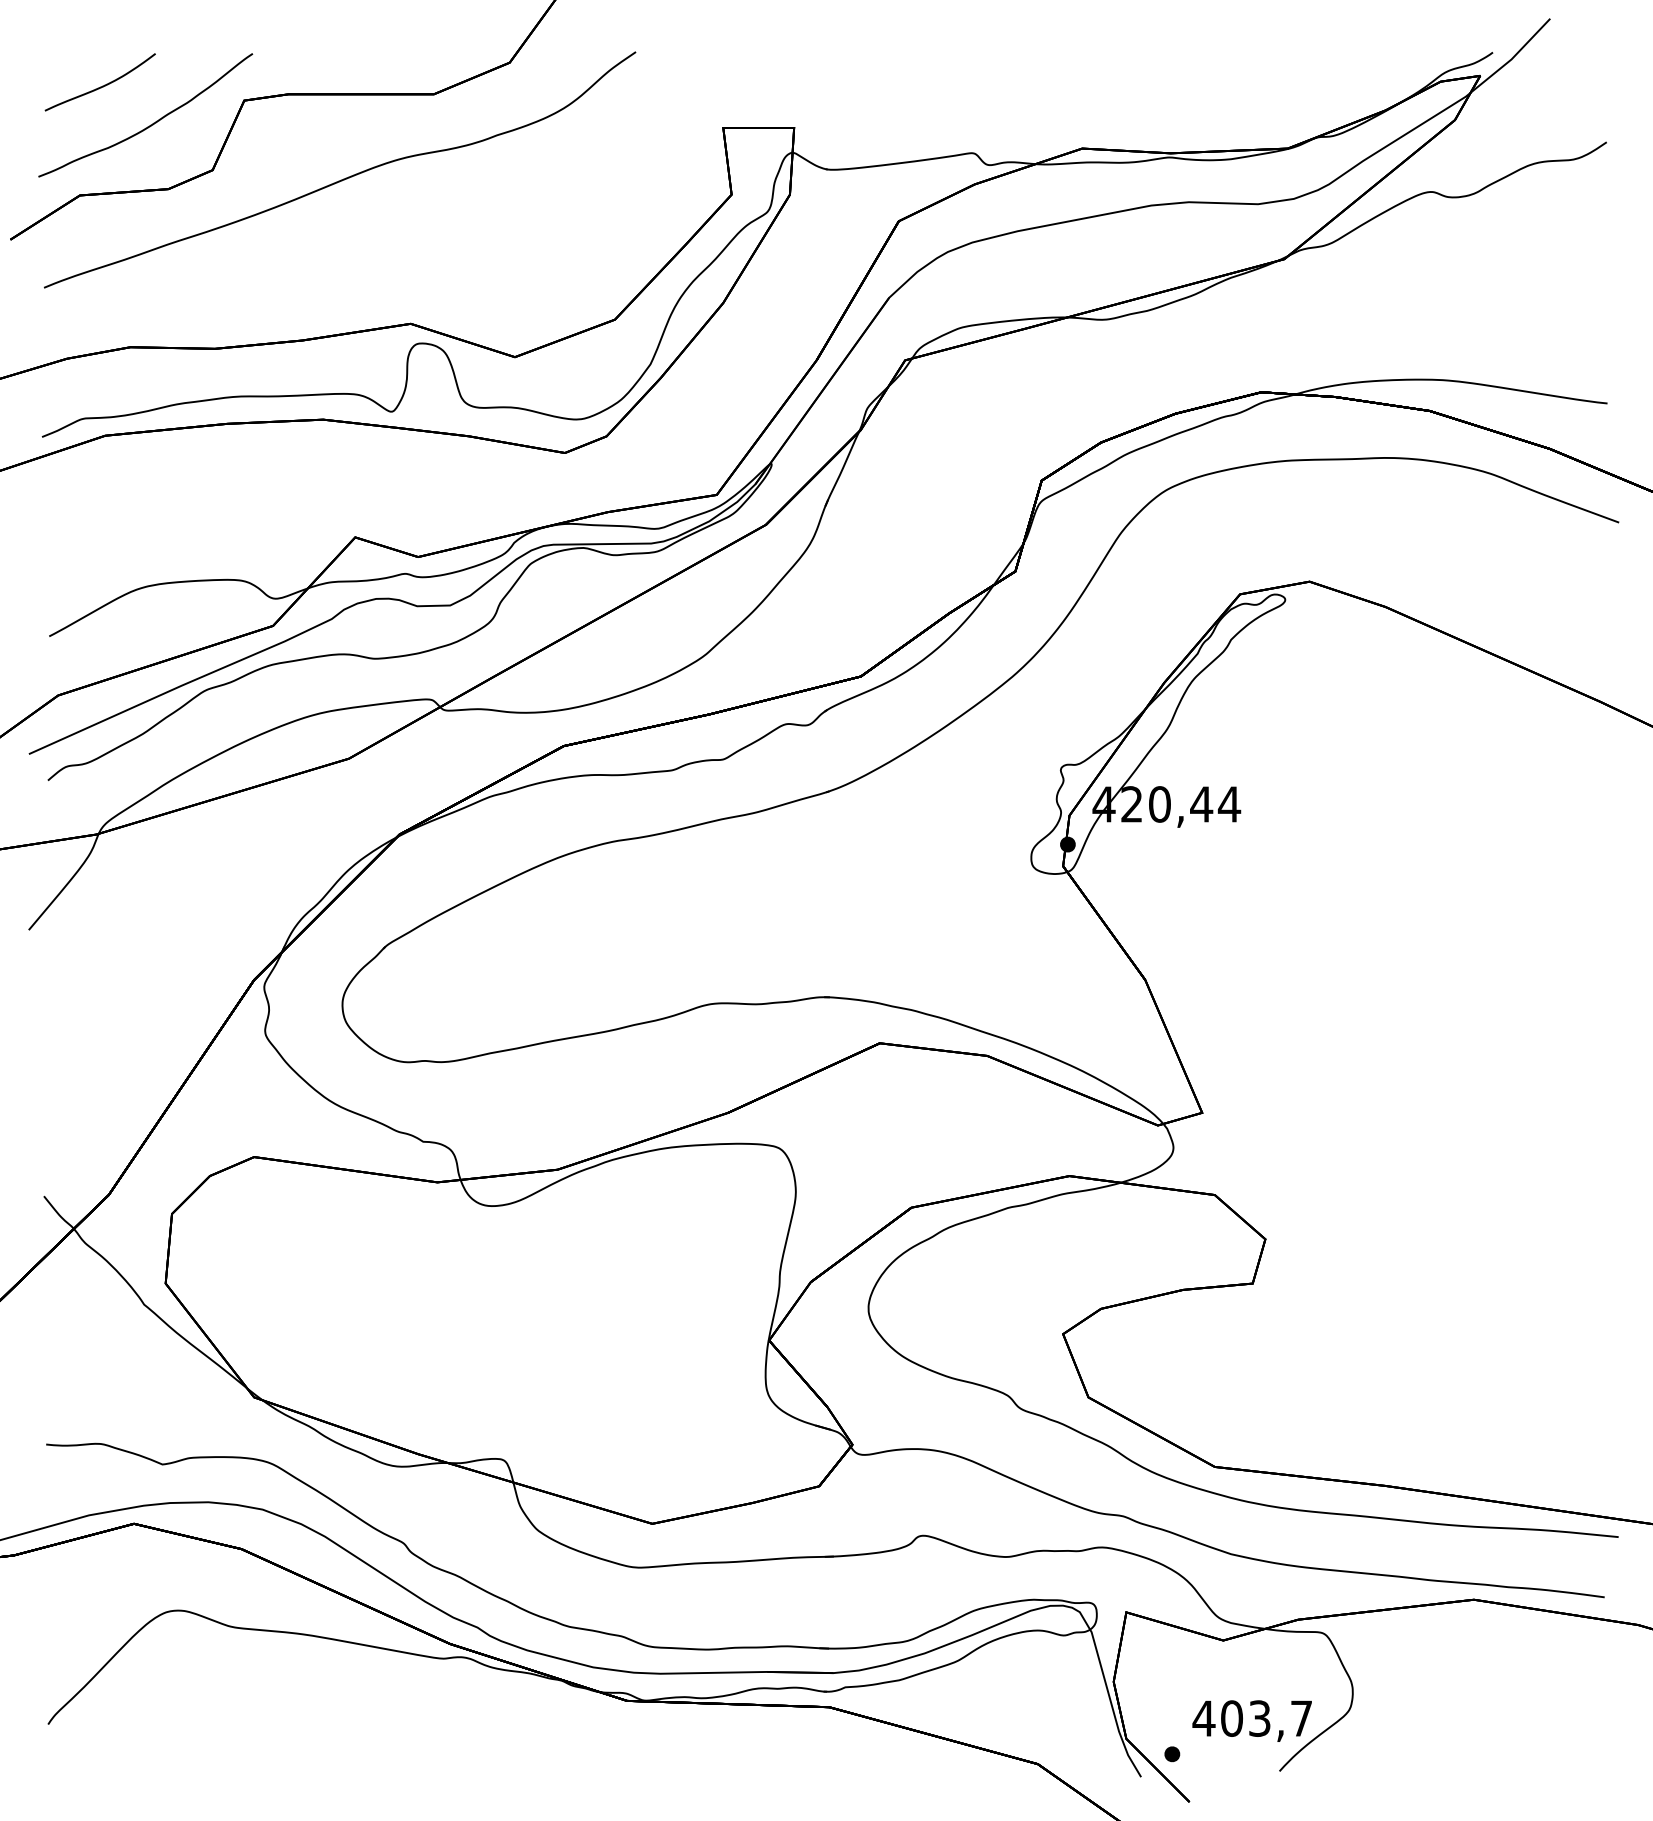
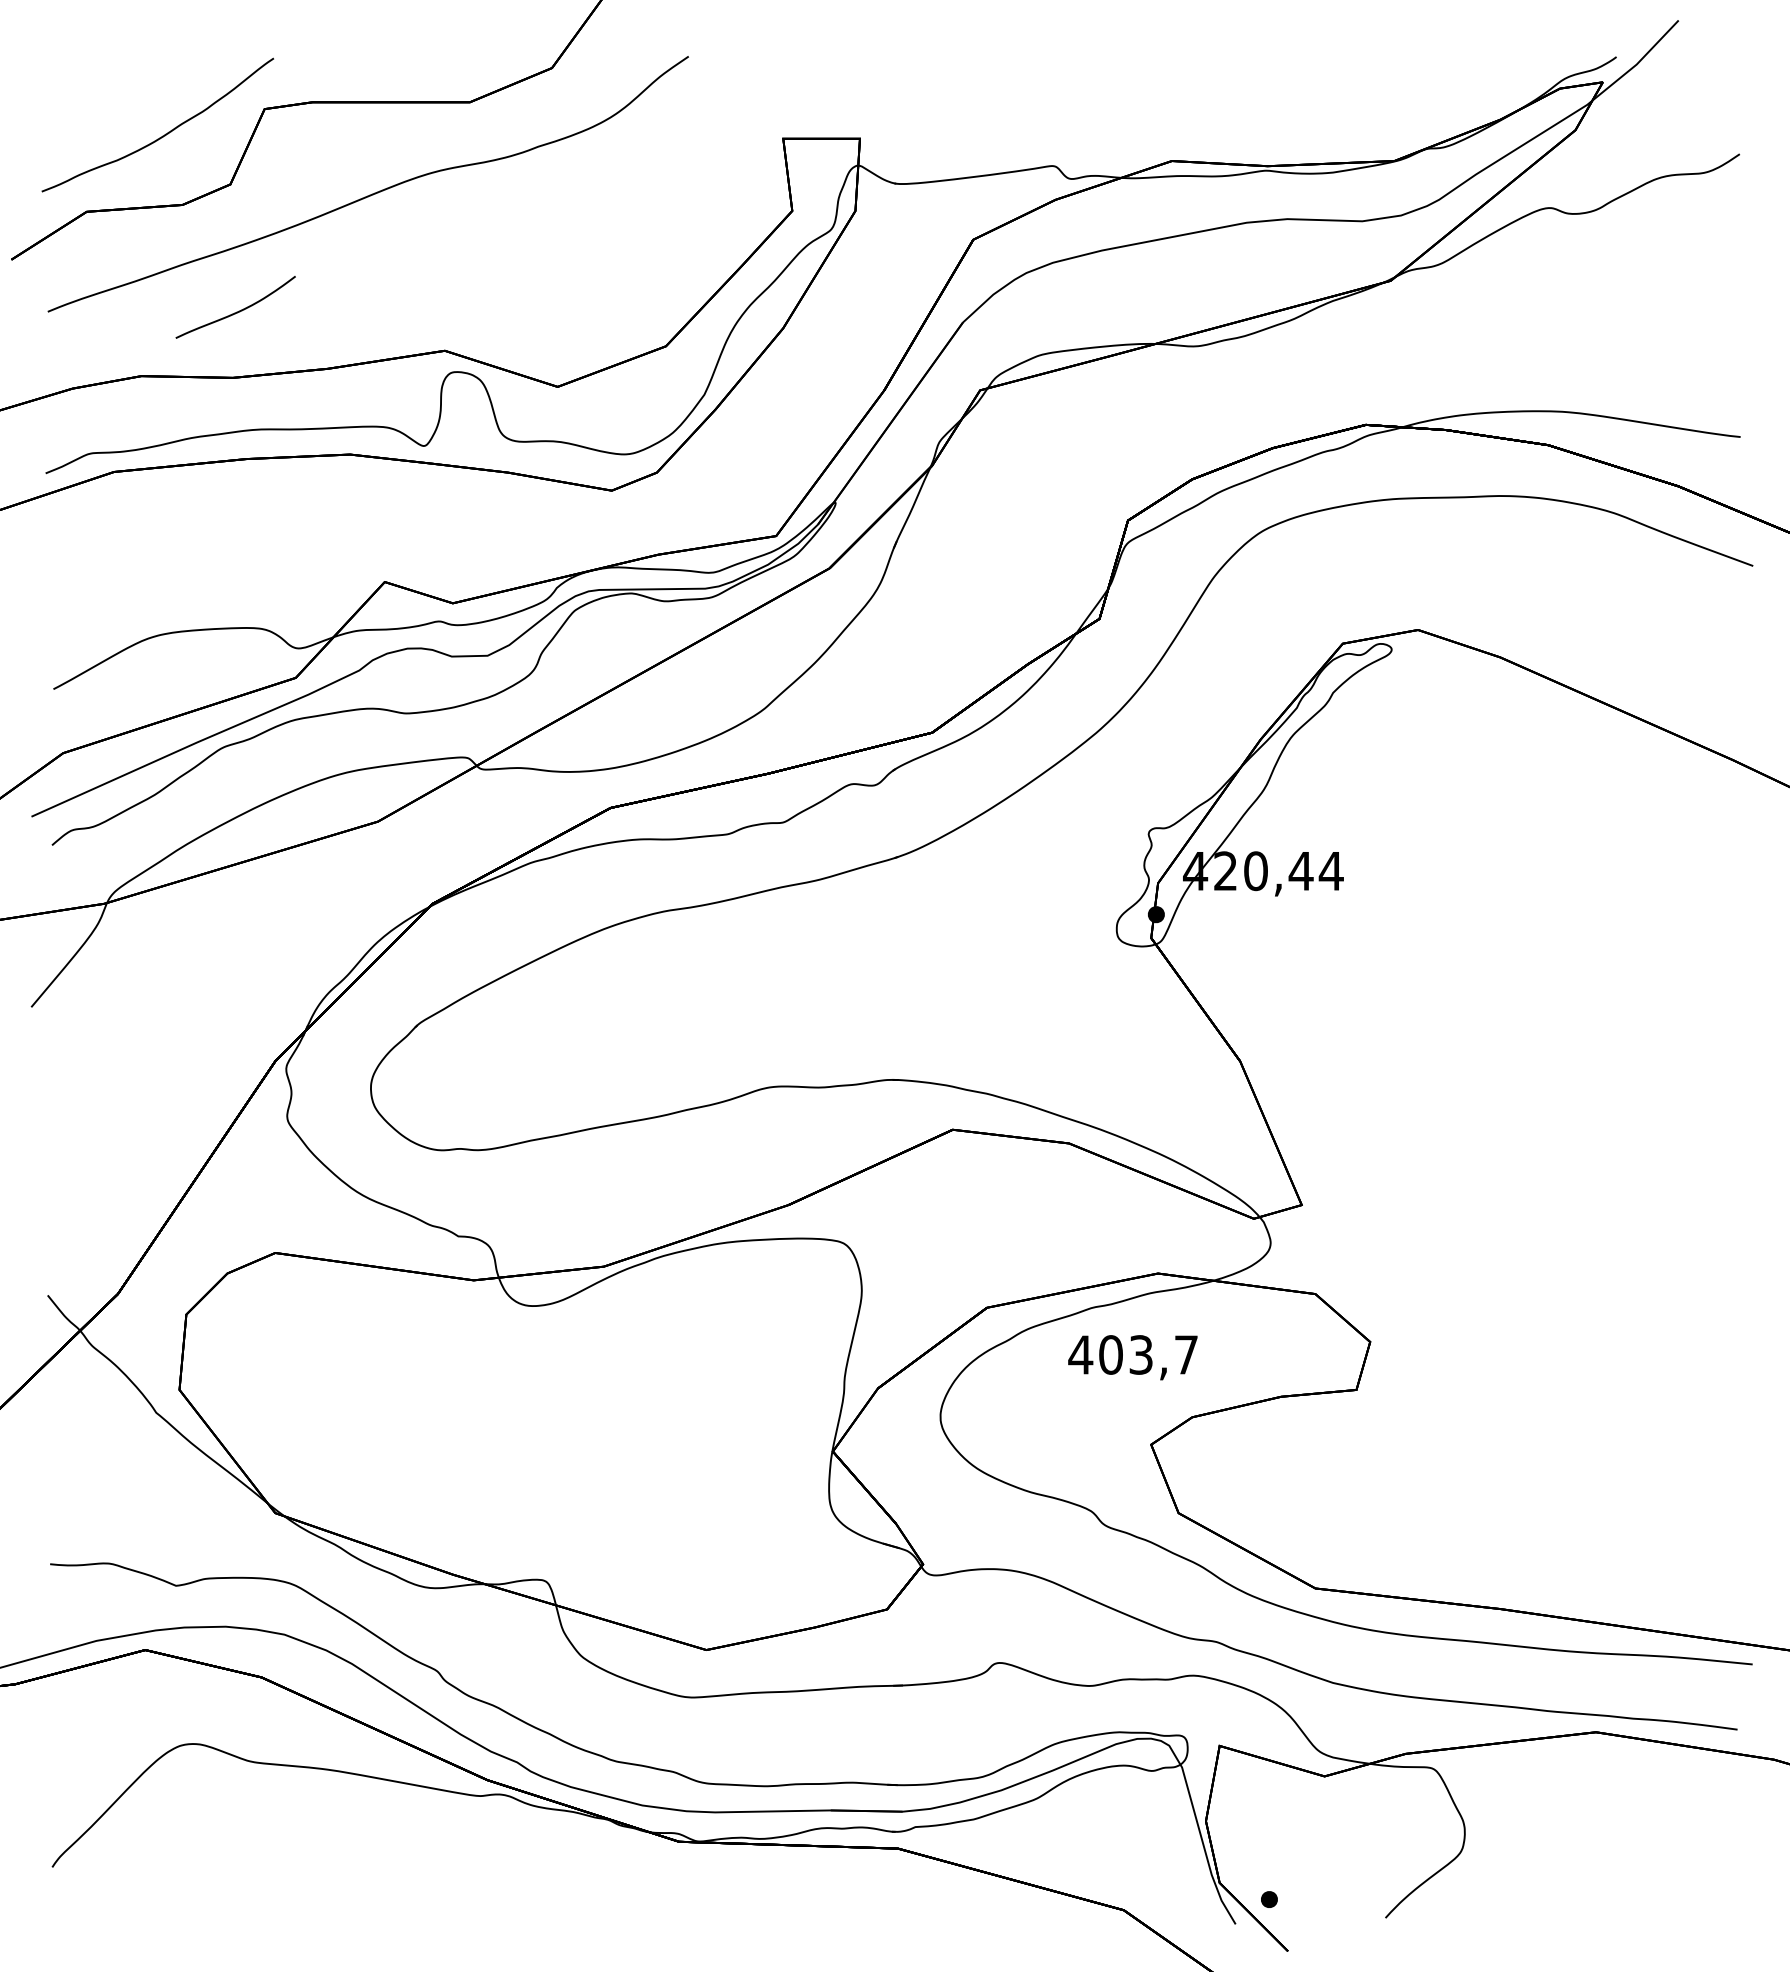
curve: (101, 86) -> (236, 311), moved
text: (1251, 1720) -> (1132, 1357), moved

